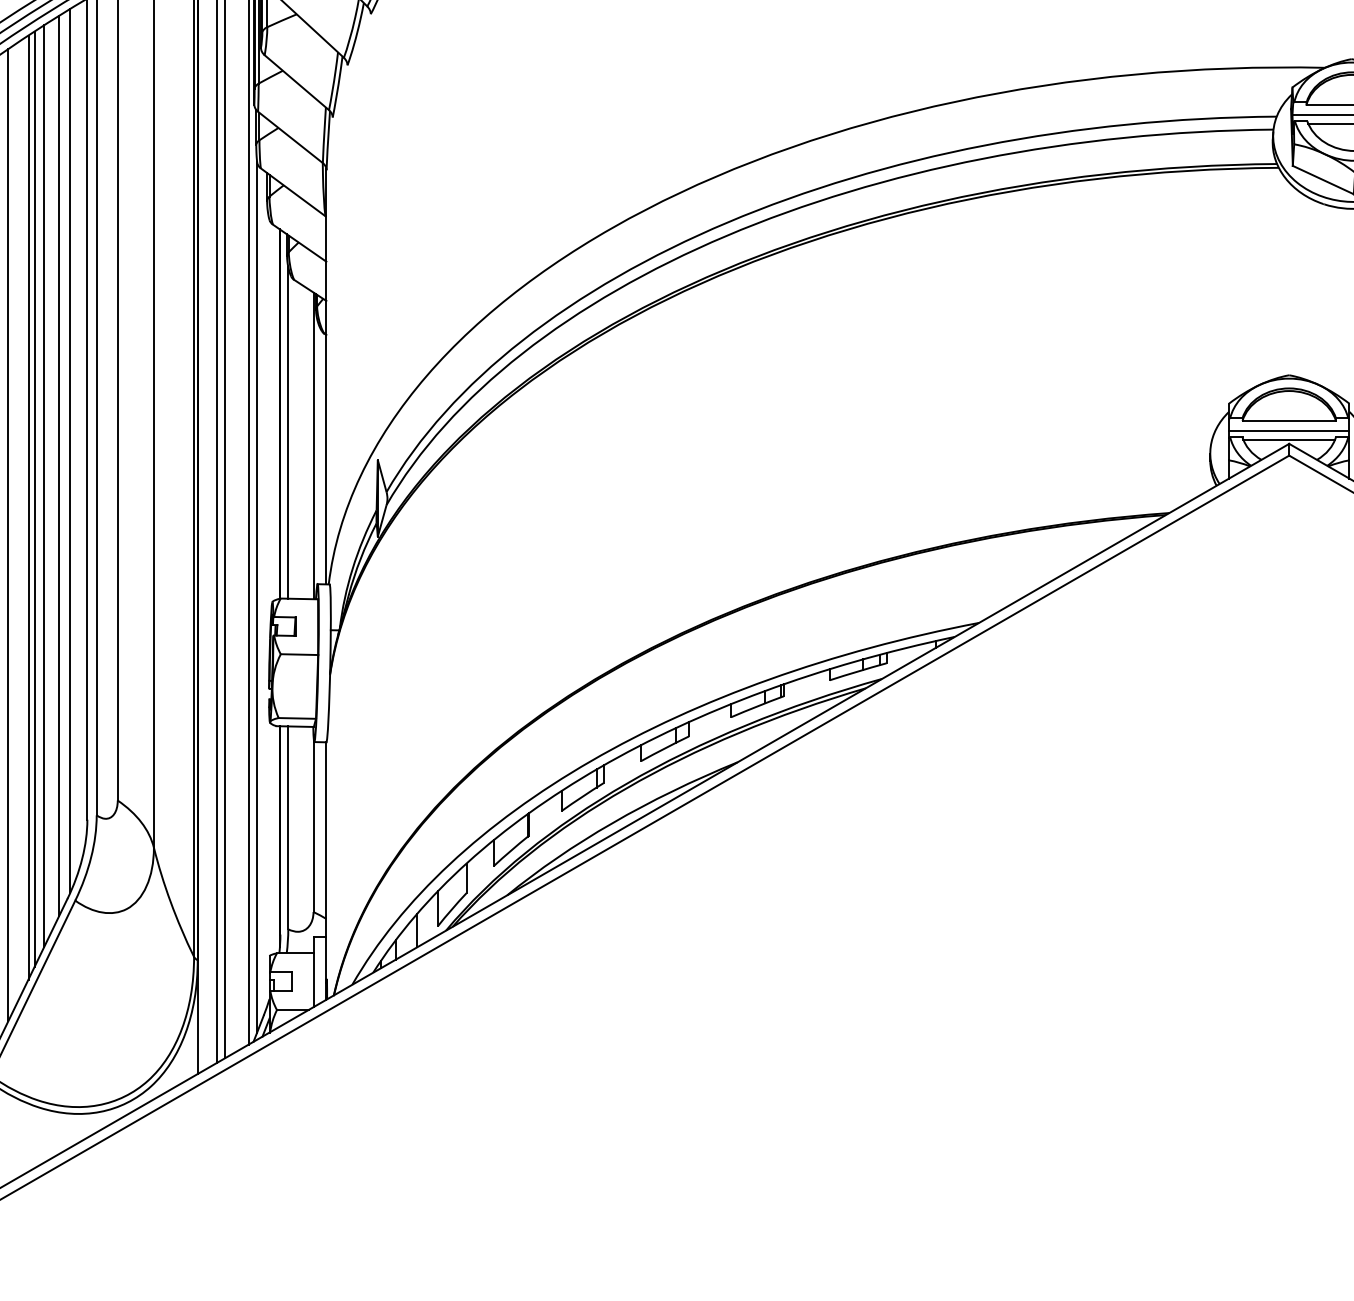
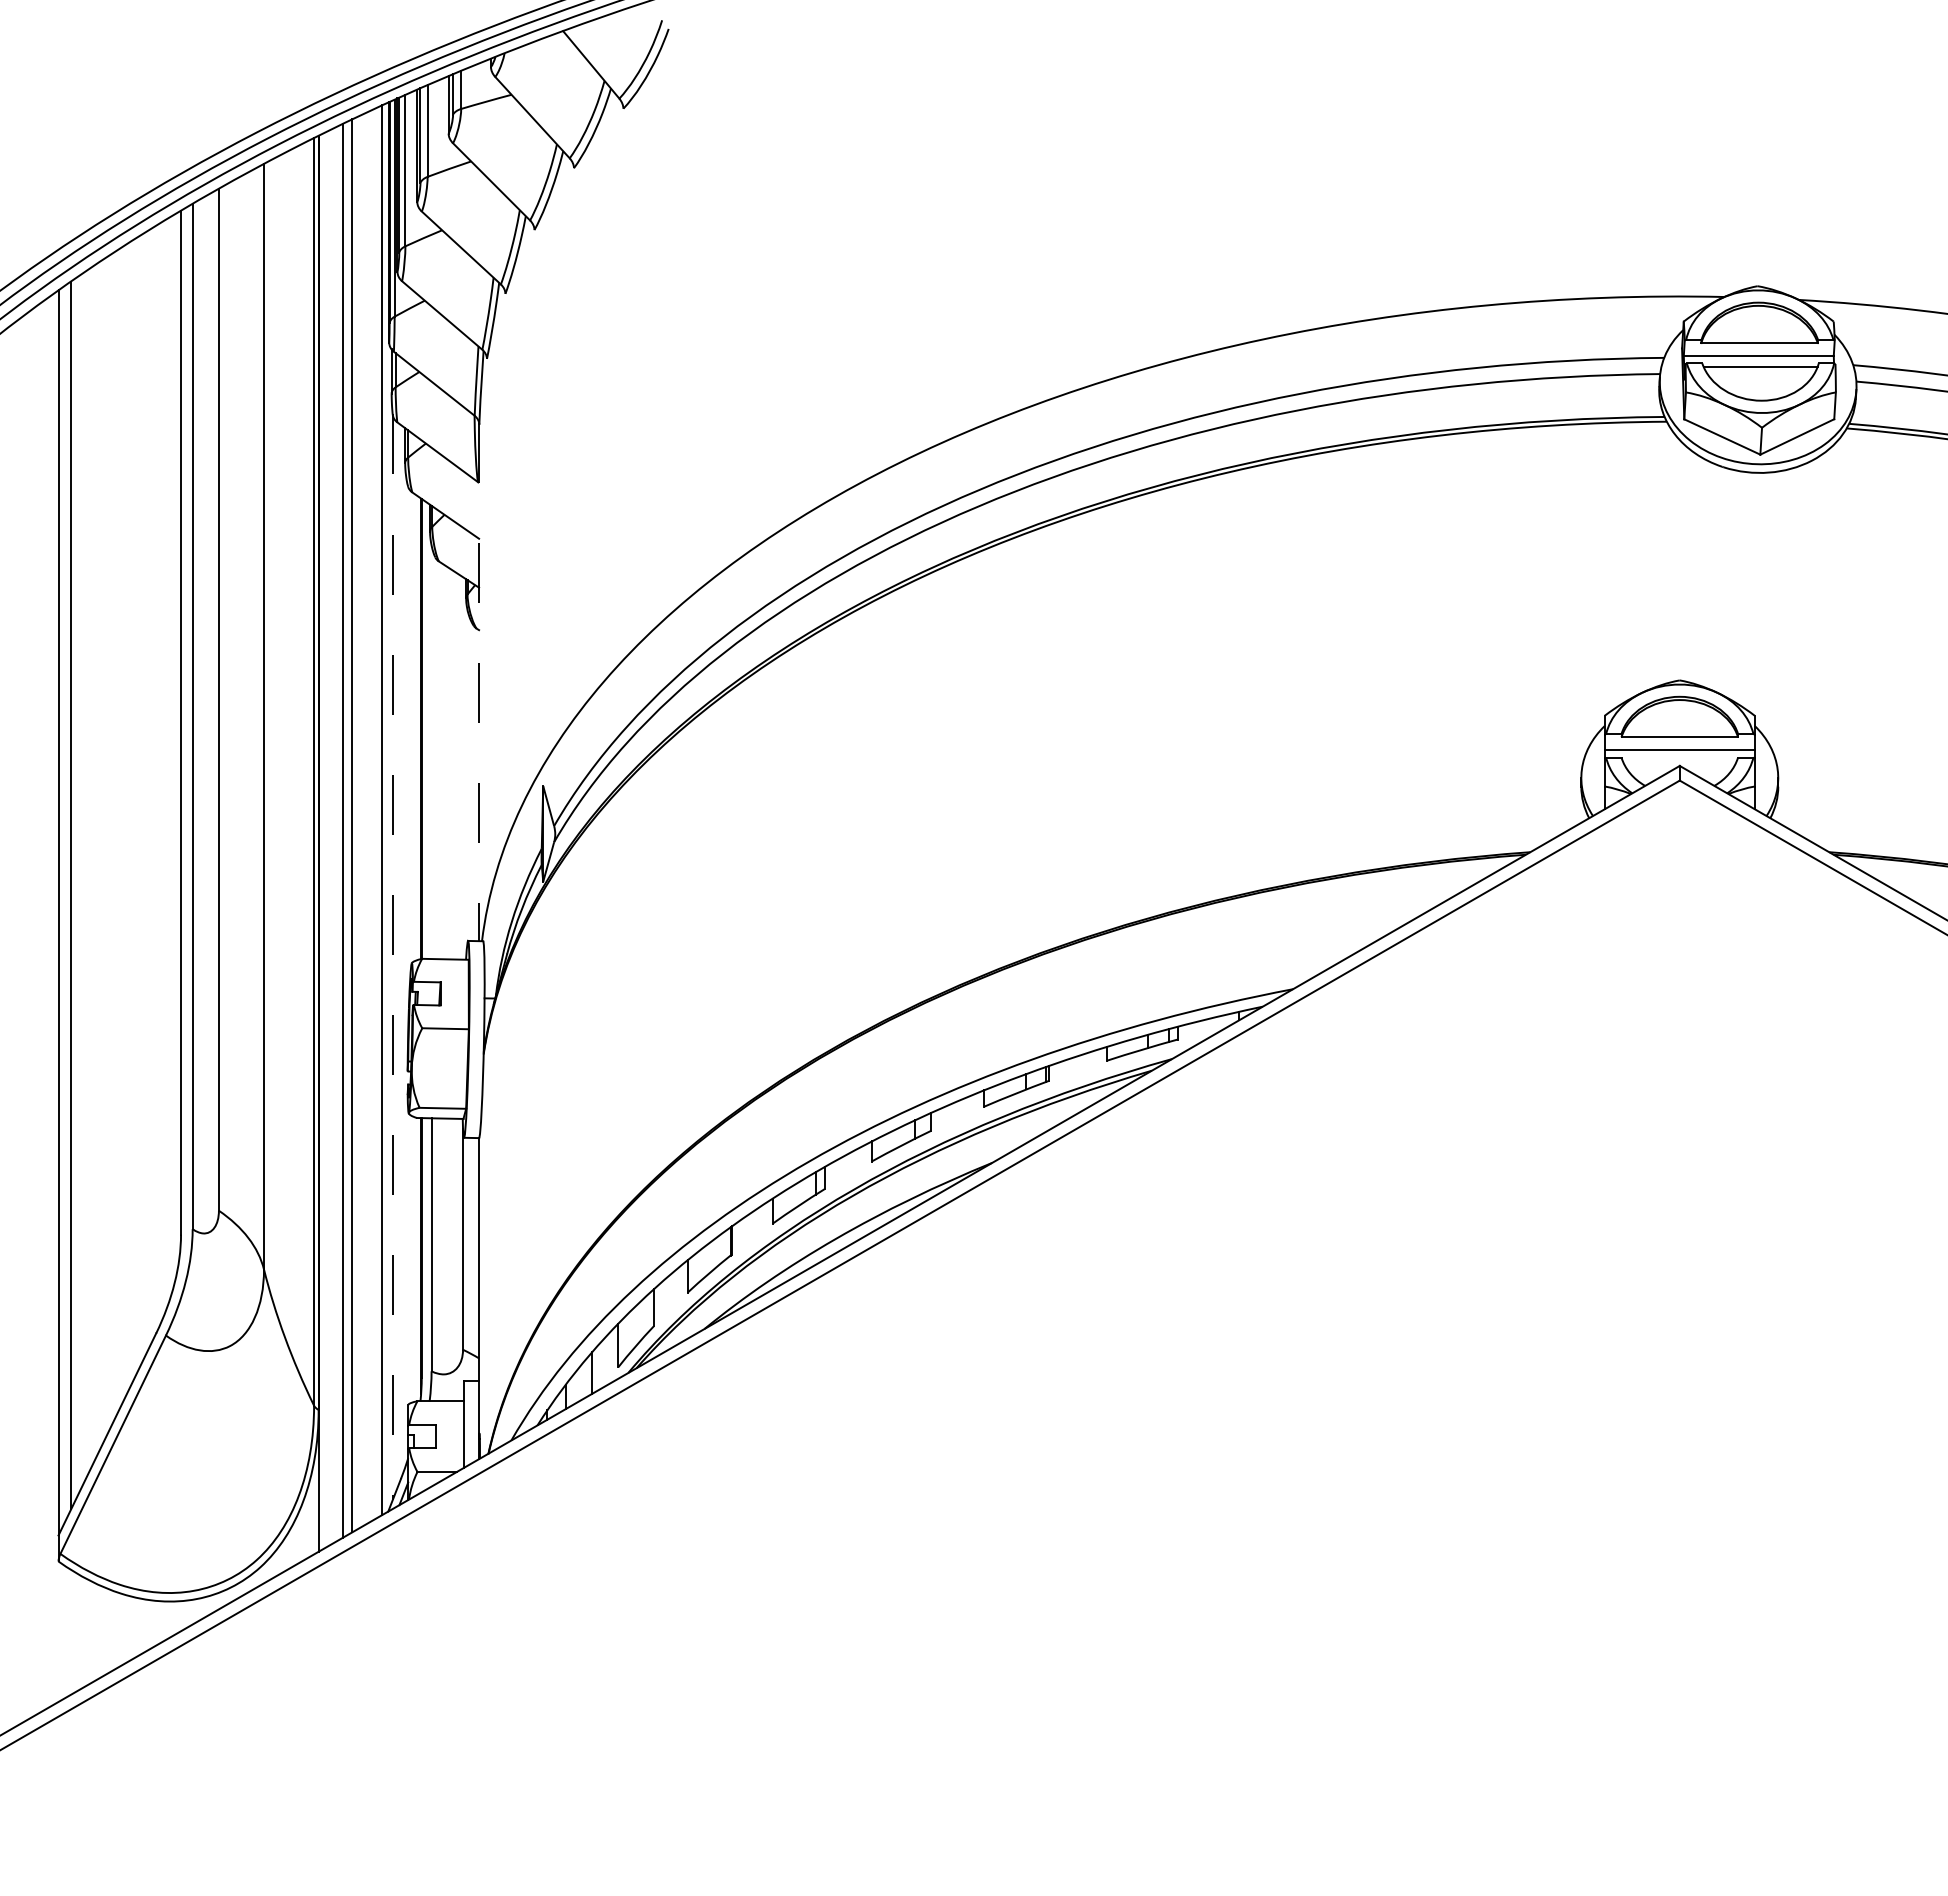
line: (326, 376) -> (479, 682), solid -> dashed
line: (288, 433) -> (431, 752), removed
line: (1289, 439) -> (1679, 760), removed
line: (313, 445) -> (463, 768), removed
line: (70, 450) -> (159, 774), removed
line: (59, 465) -> (146, 792), removed
line: (44, 486) -> (127, 818), removed
line: (34, 498) -> (115, 834), removed
line: (28, 506) -> (107, 844), removed
line: (8, 534) -> (82, 879), removed
line: (256, 597) -> (392, 957), solid -> dashed

